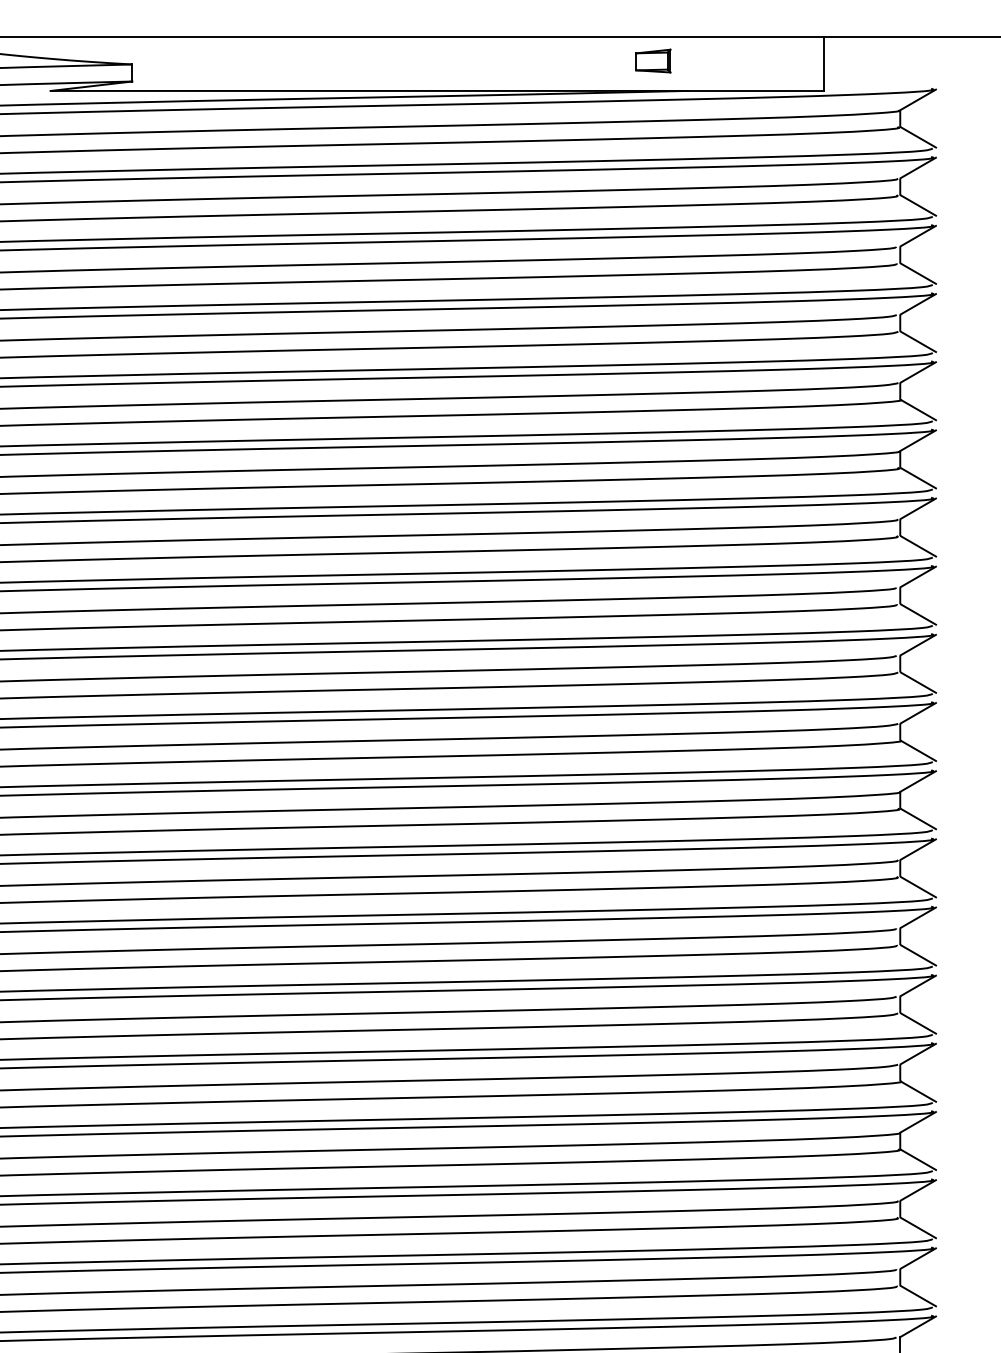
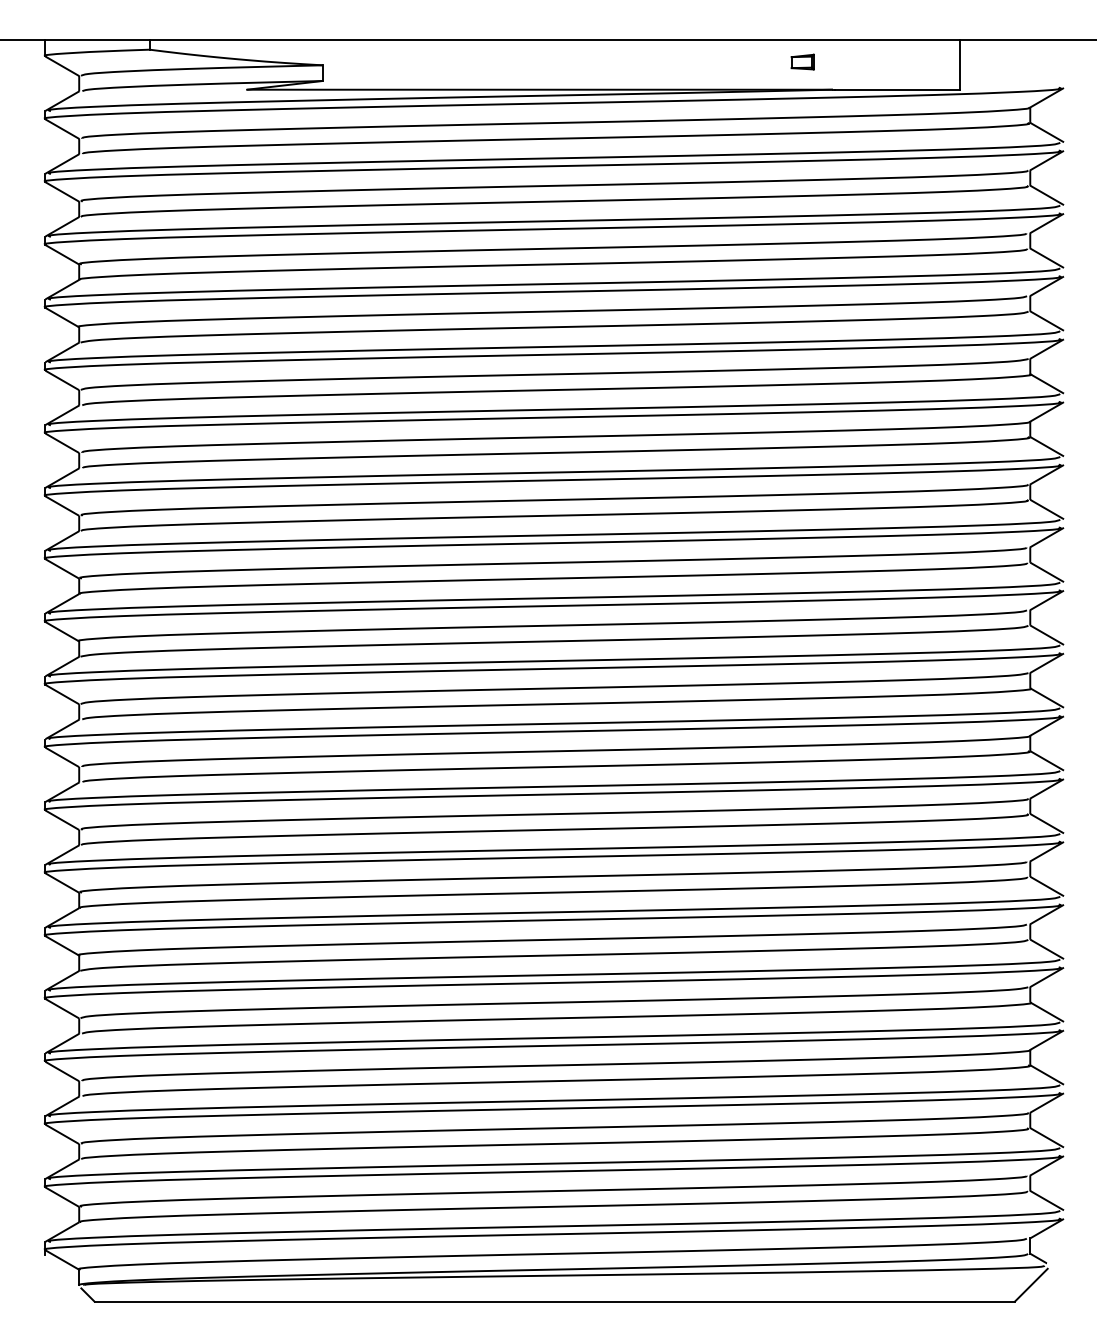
part: (653, 60) -> (802, 61), size x0.7

